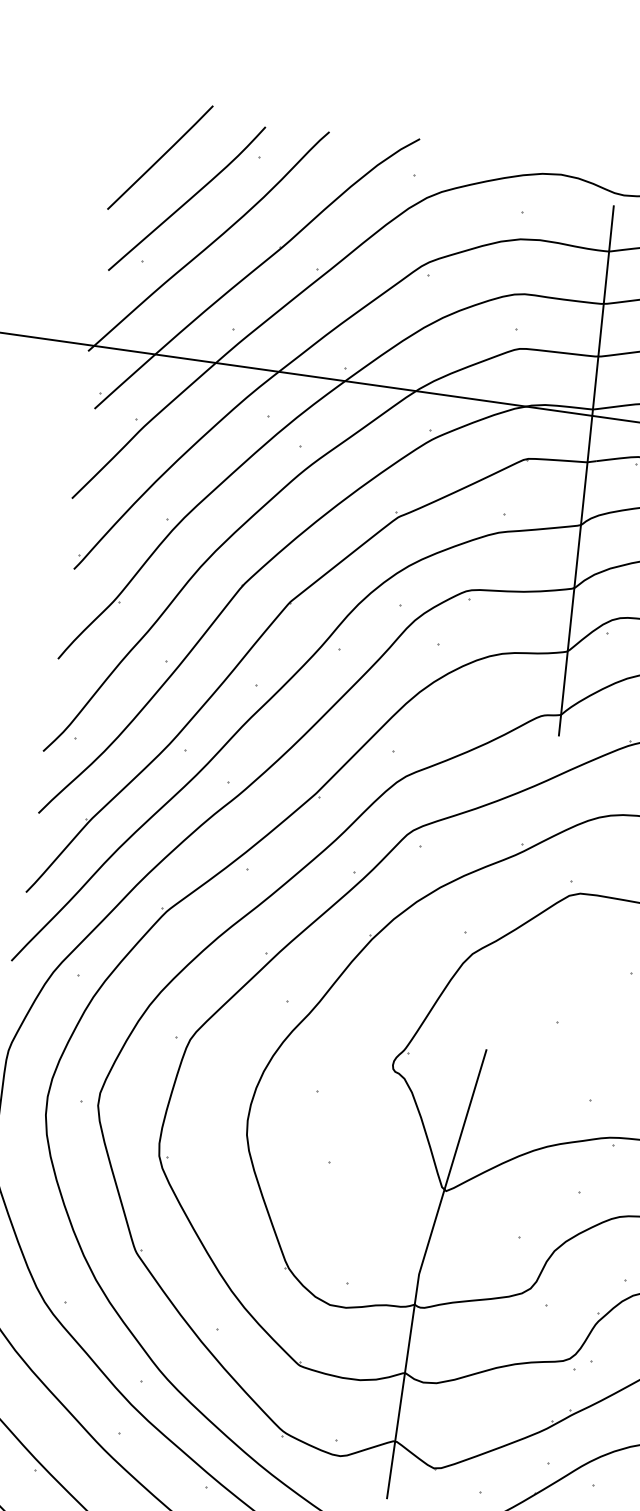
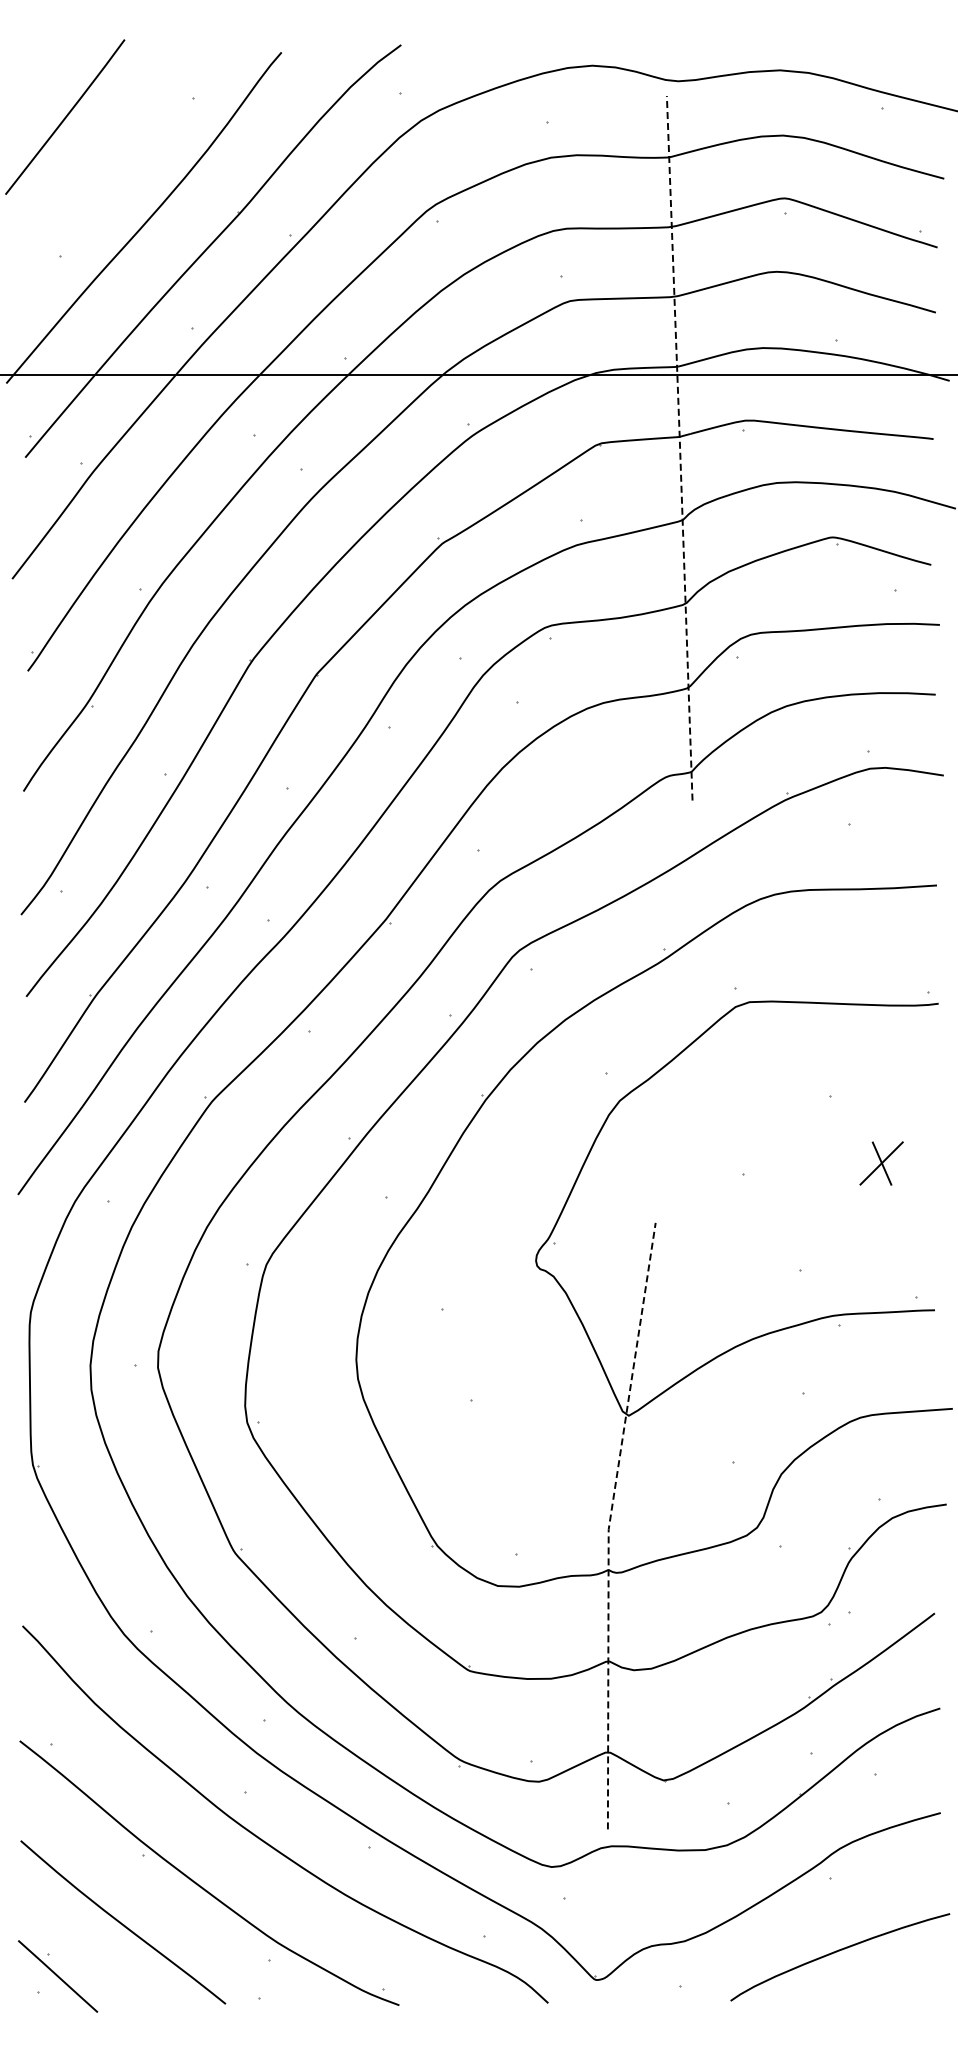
curve: (188, 200) -> (109, 167), removed
line: (587, 470) -> (680, 447), solid -> dashed
line: (420, 1270) -> (609, 1524), solid -> dashed

